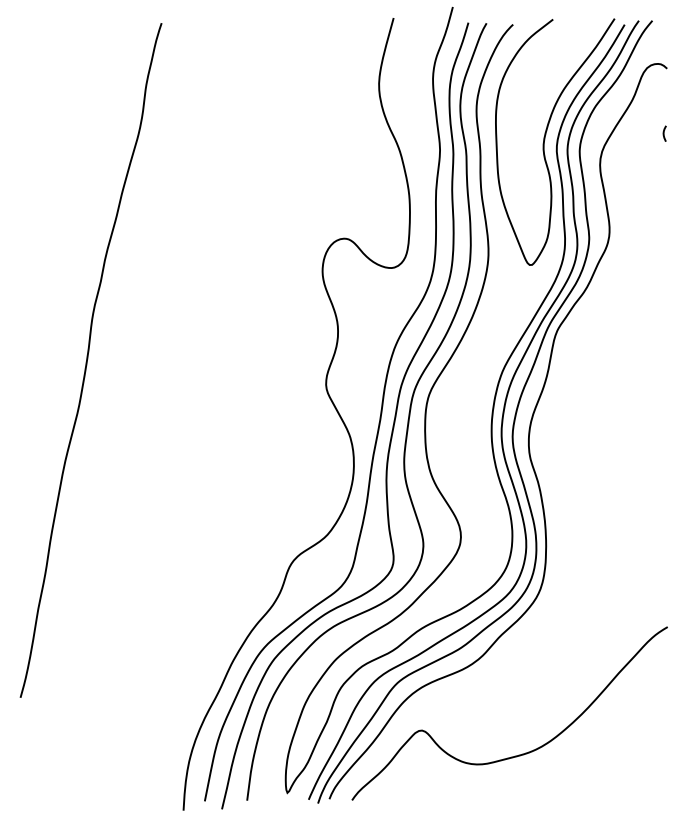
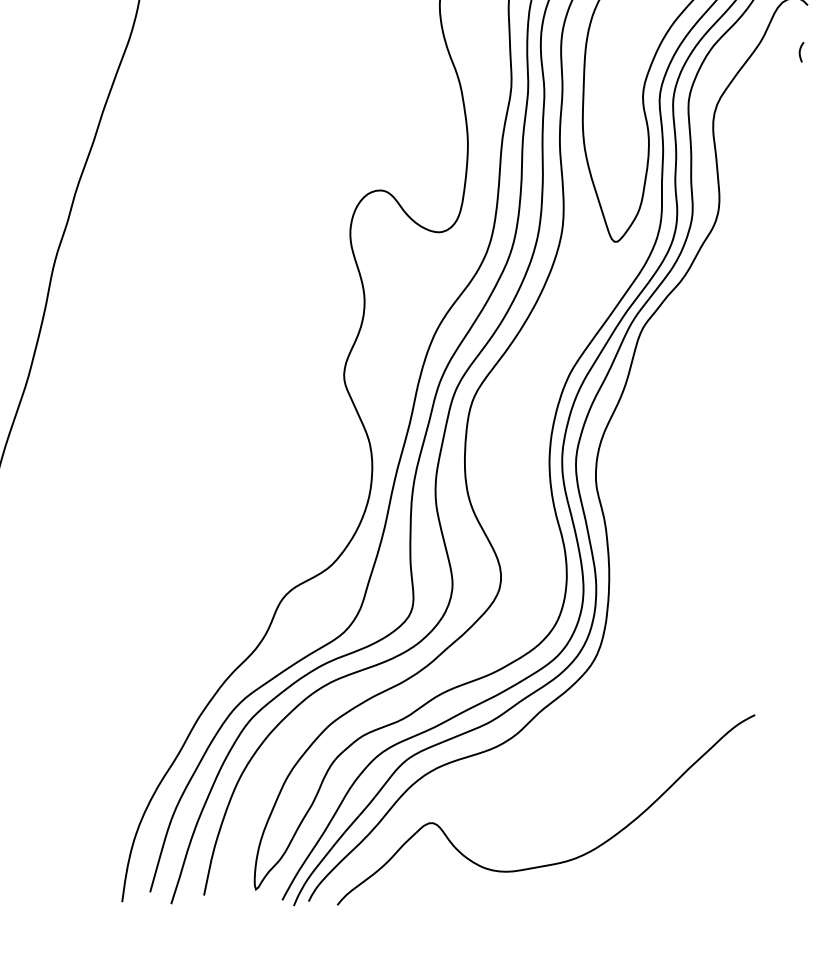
curve: (664, 133) -> (800, 51), moved

